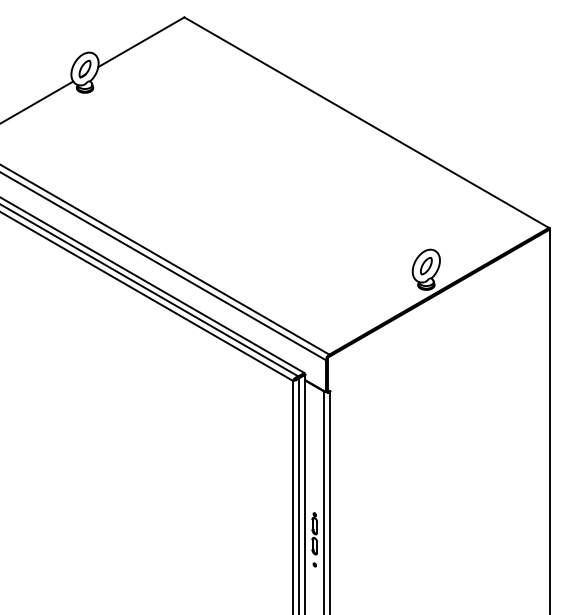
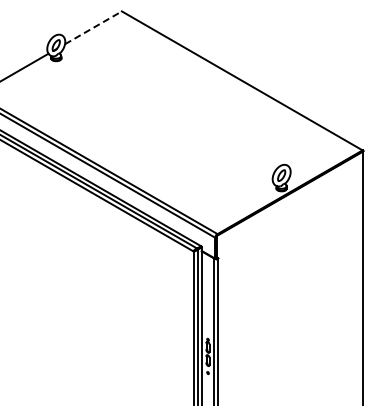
line: (141, 41) -> (93, 27), solid -> dashed

